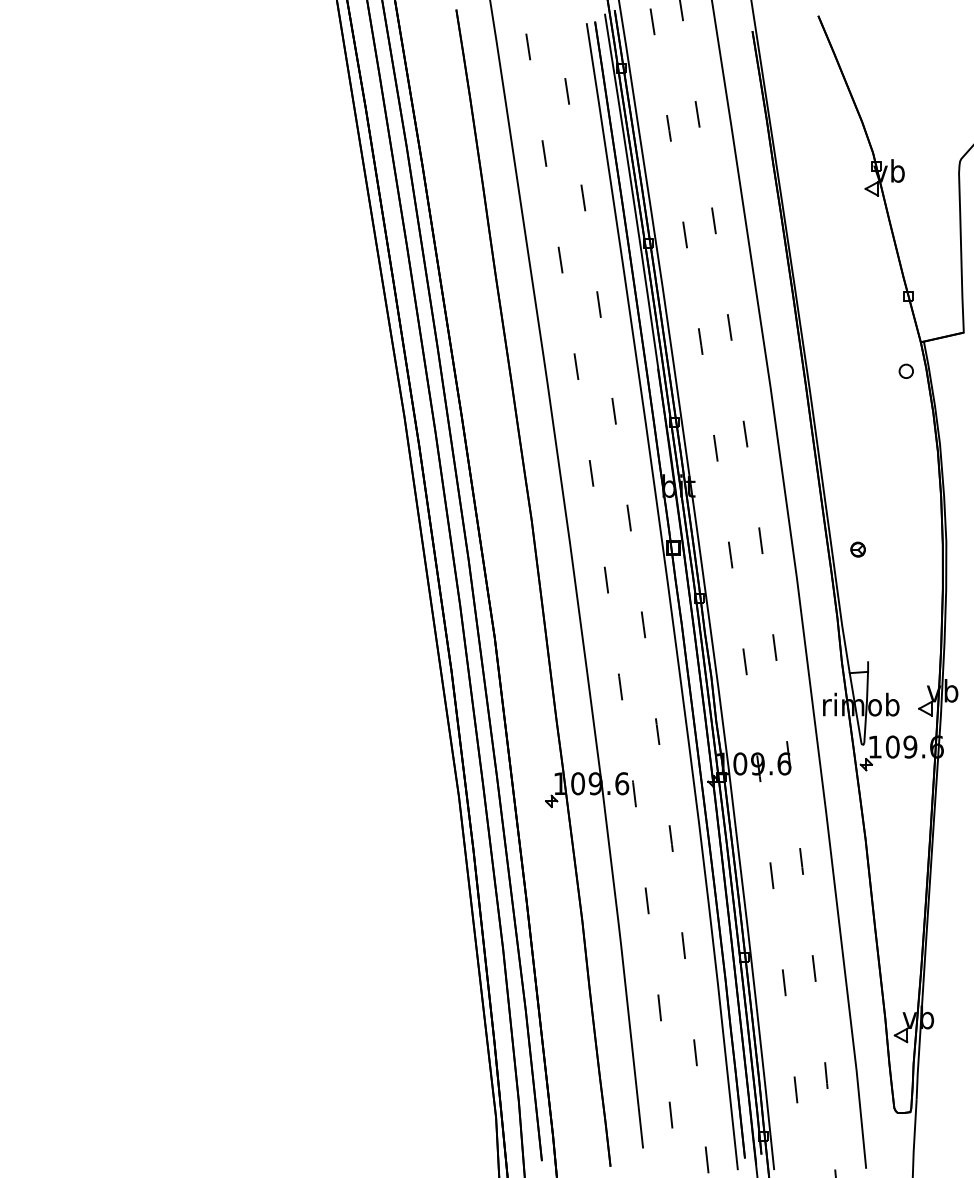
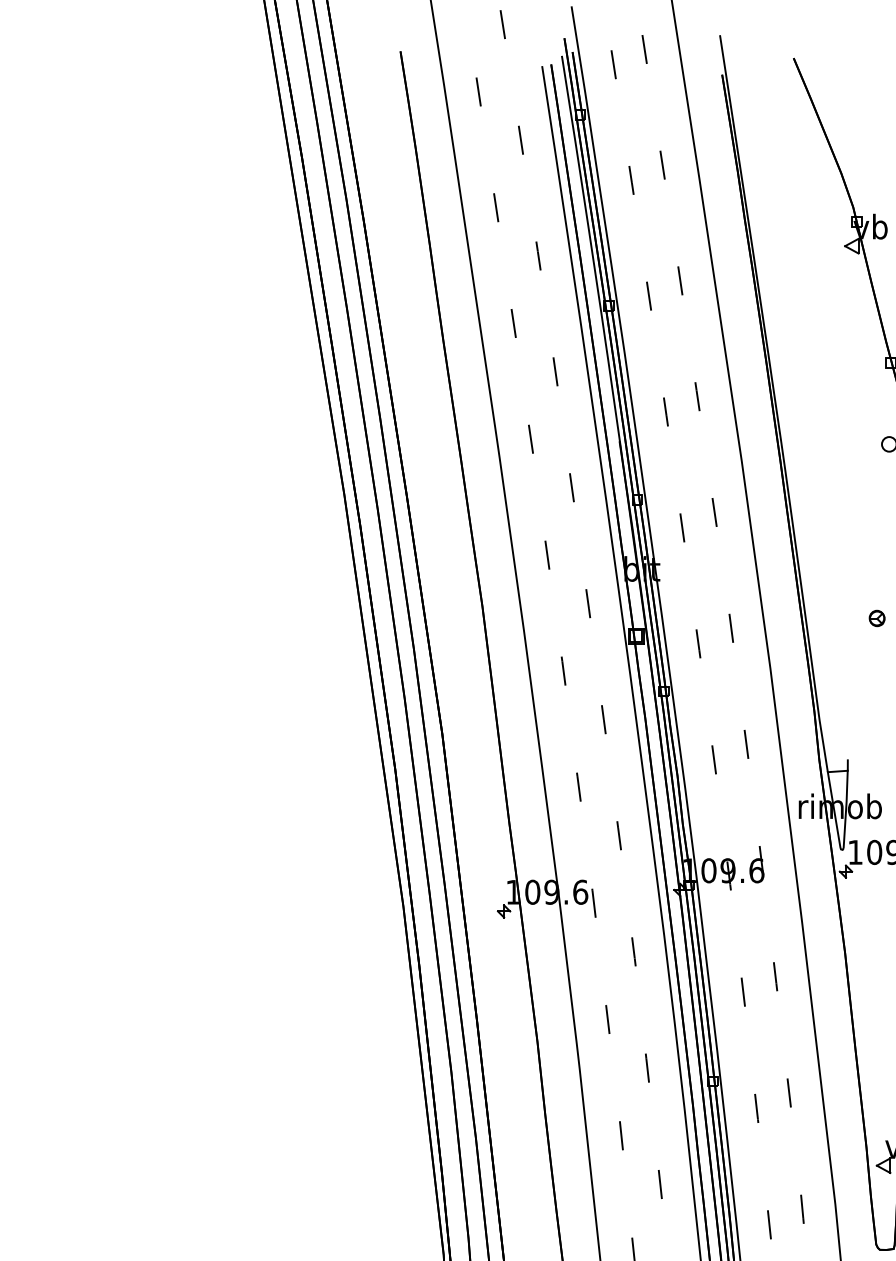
part: (857, 549) -> (876, 618), moved

